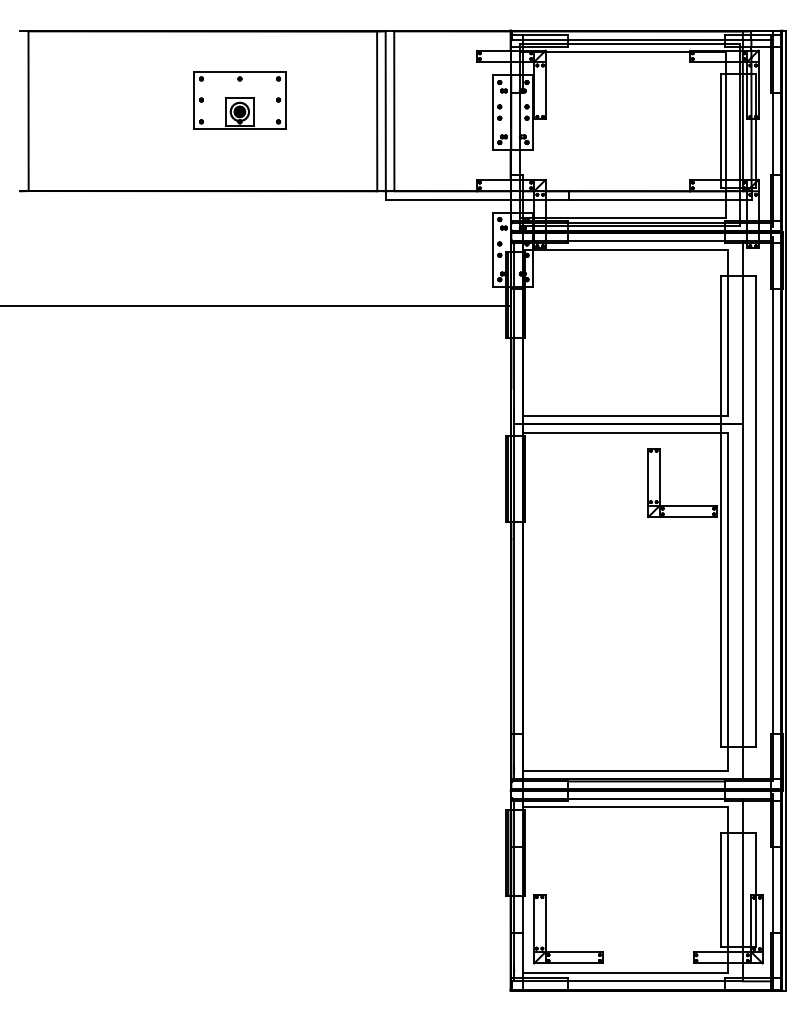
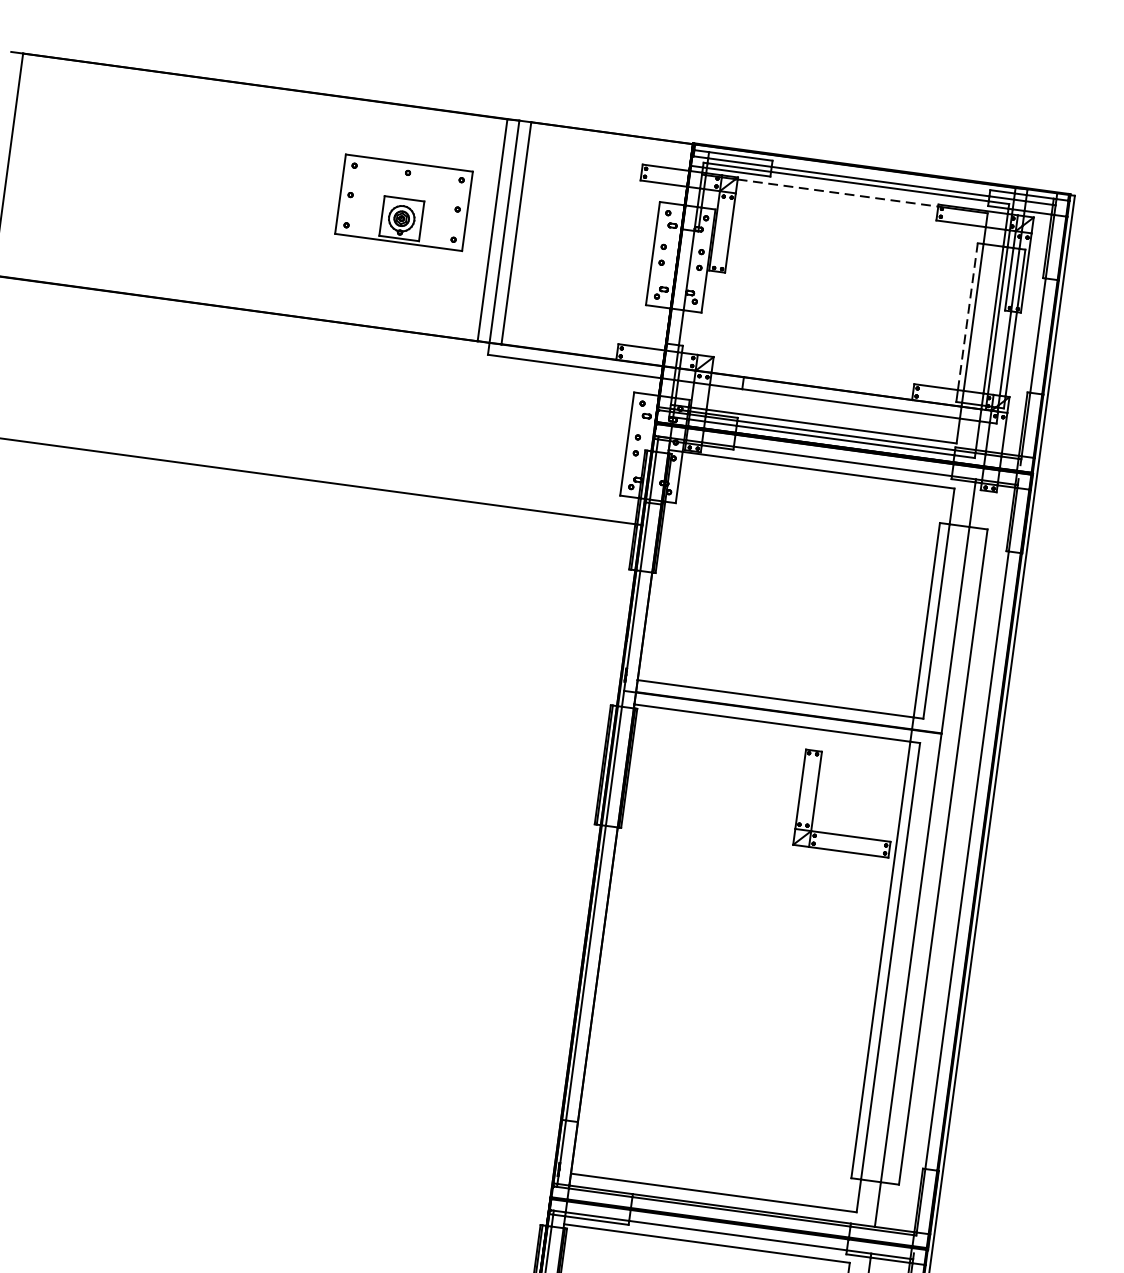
line: (618, 52) -> (838, 193), solid -> dashed
part: (239, 100) -> (403, 202), moved
line: (721, 127) -> (967, 317), solid -> dashed

